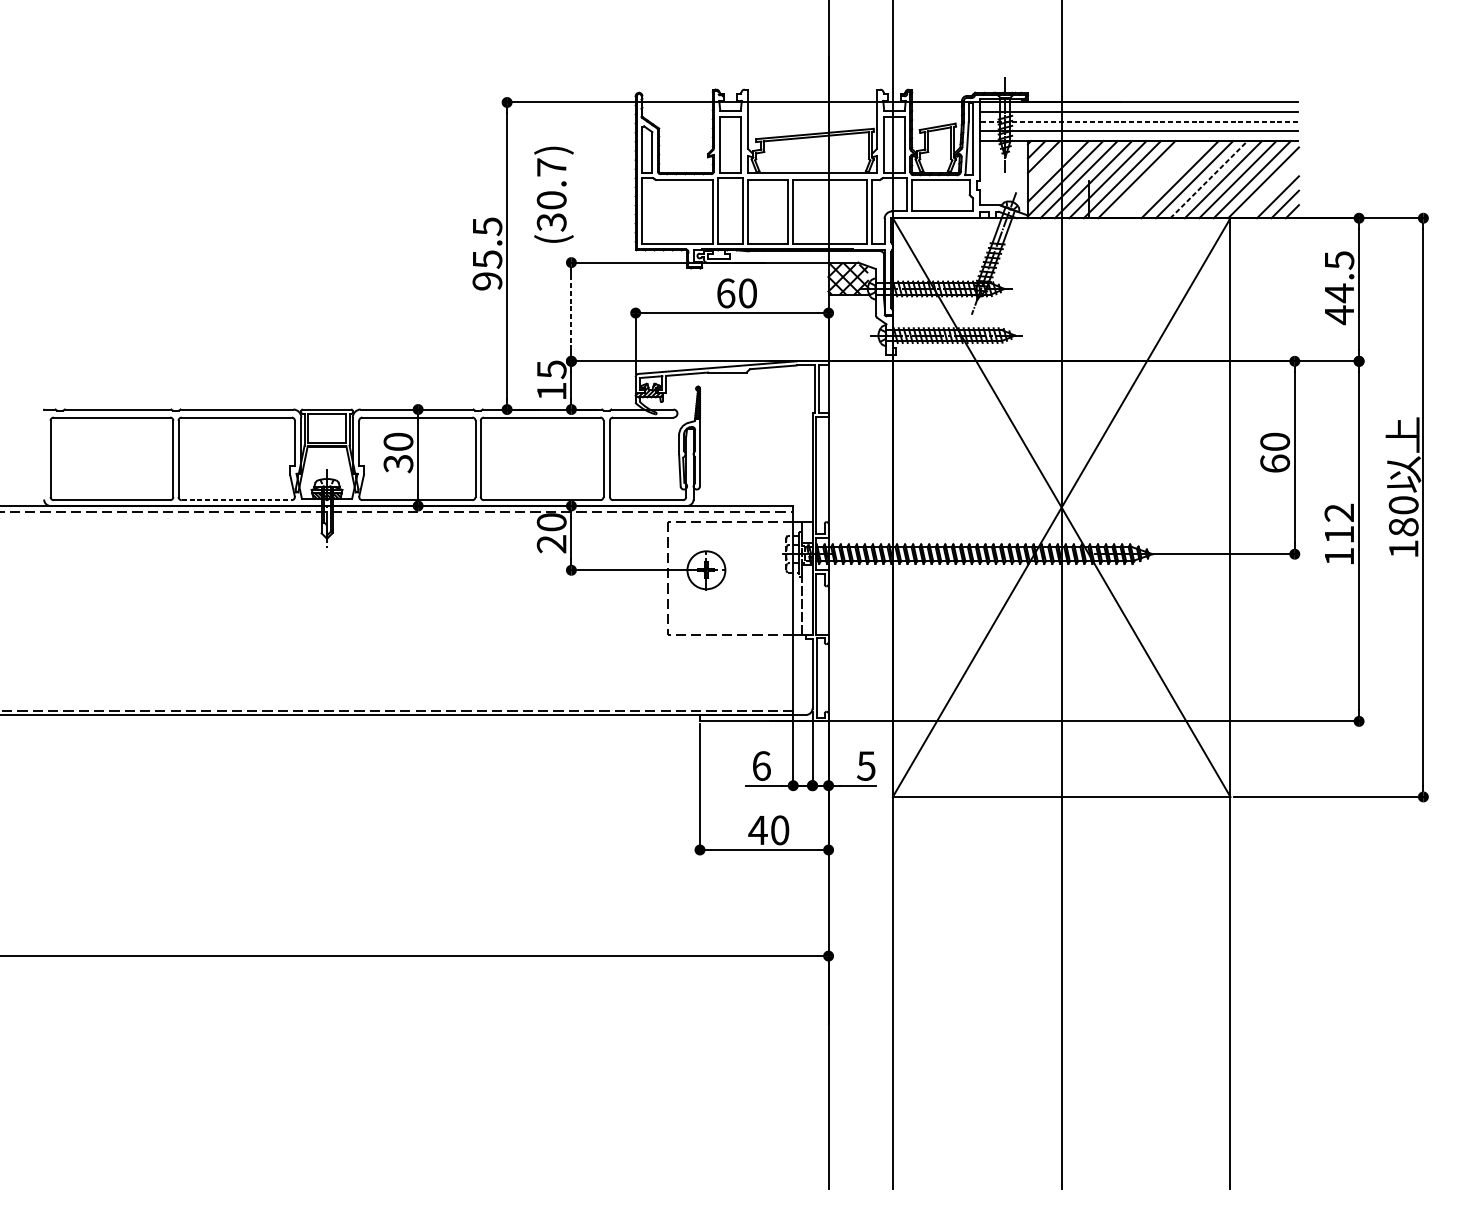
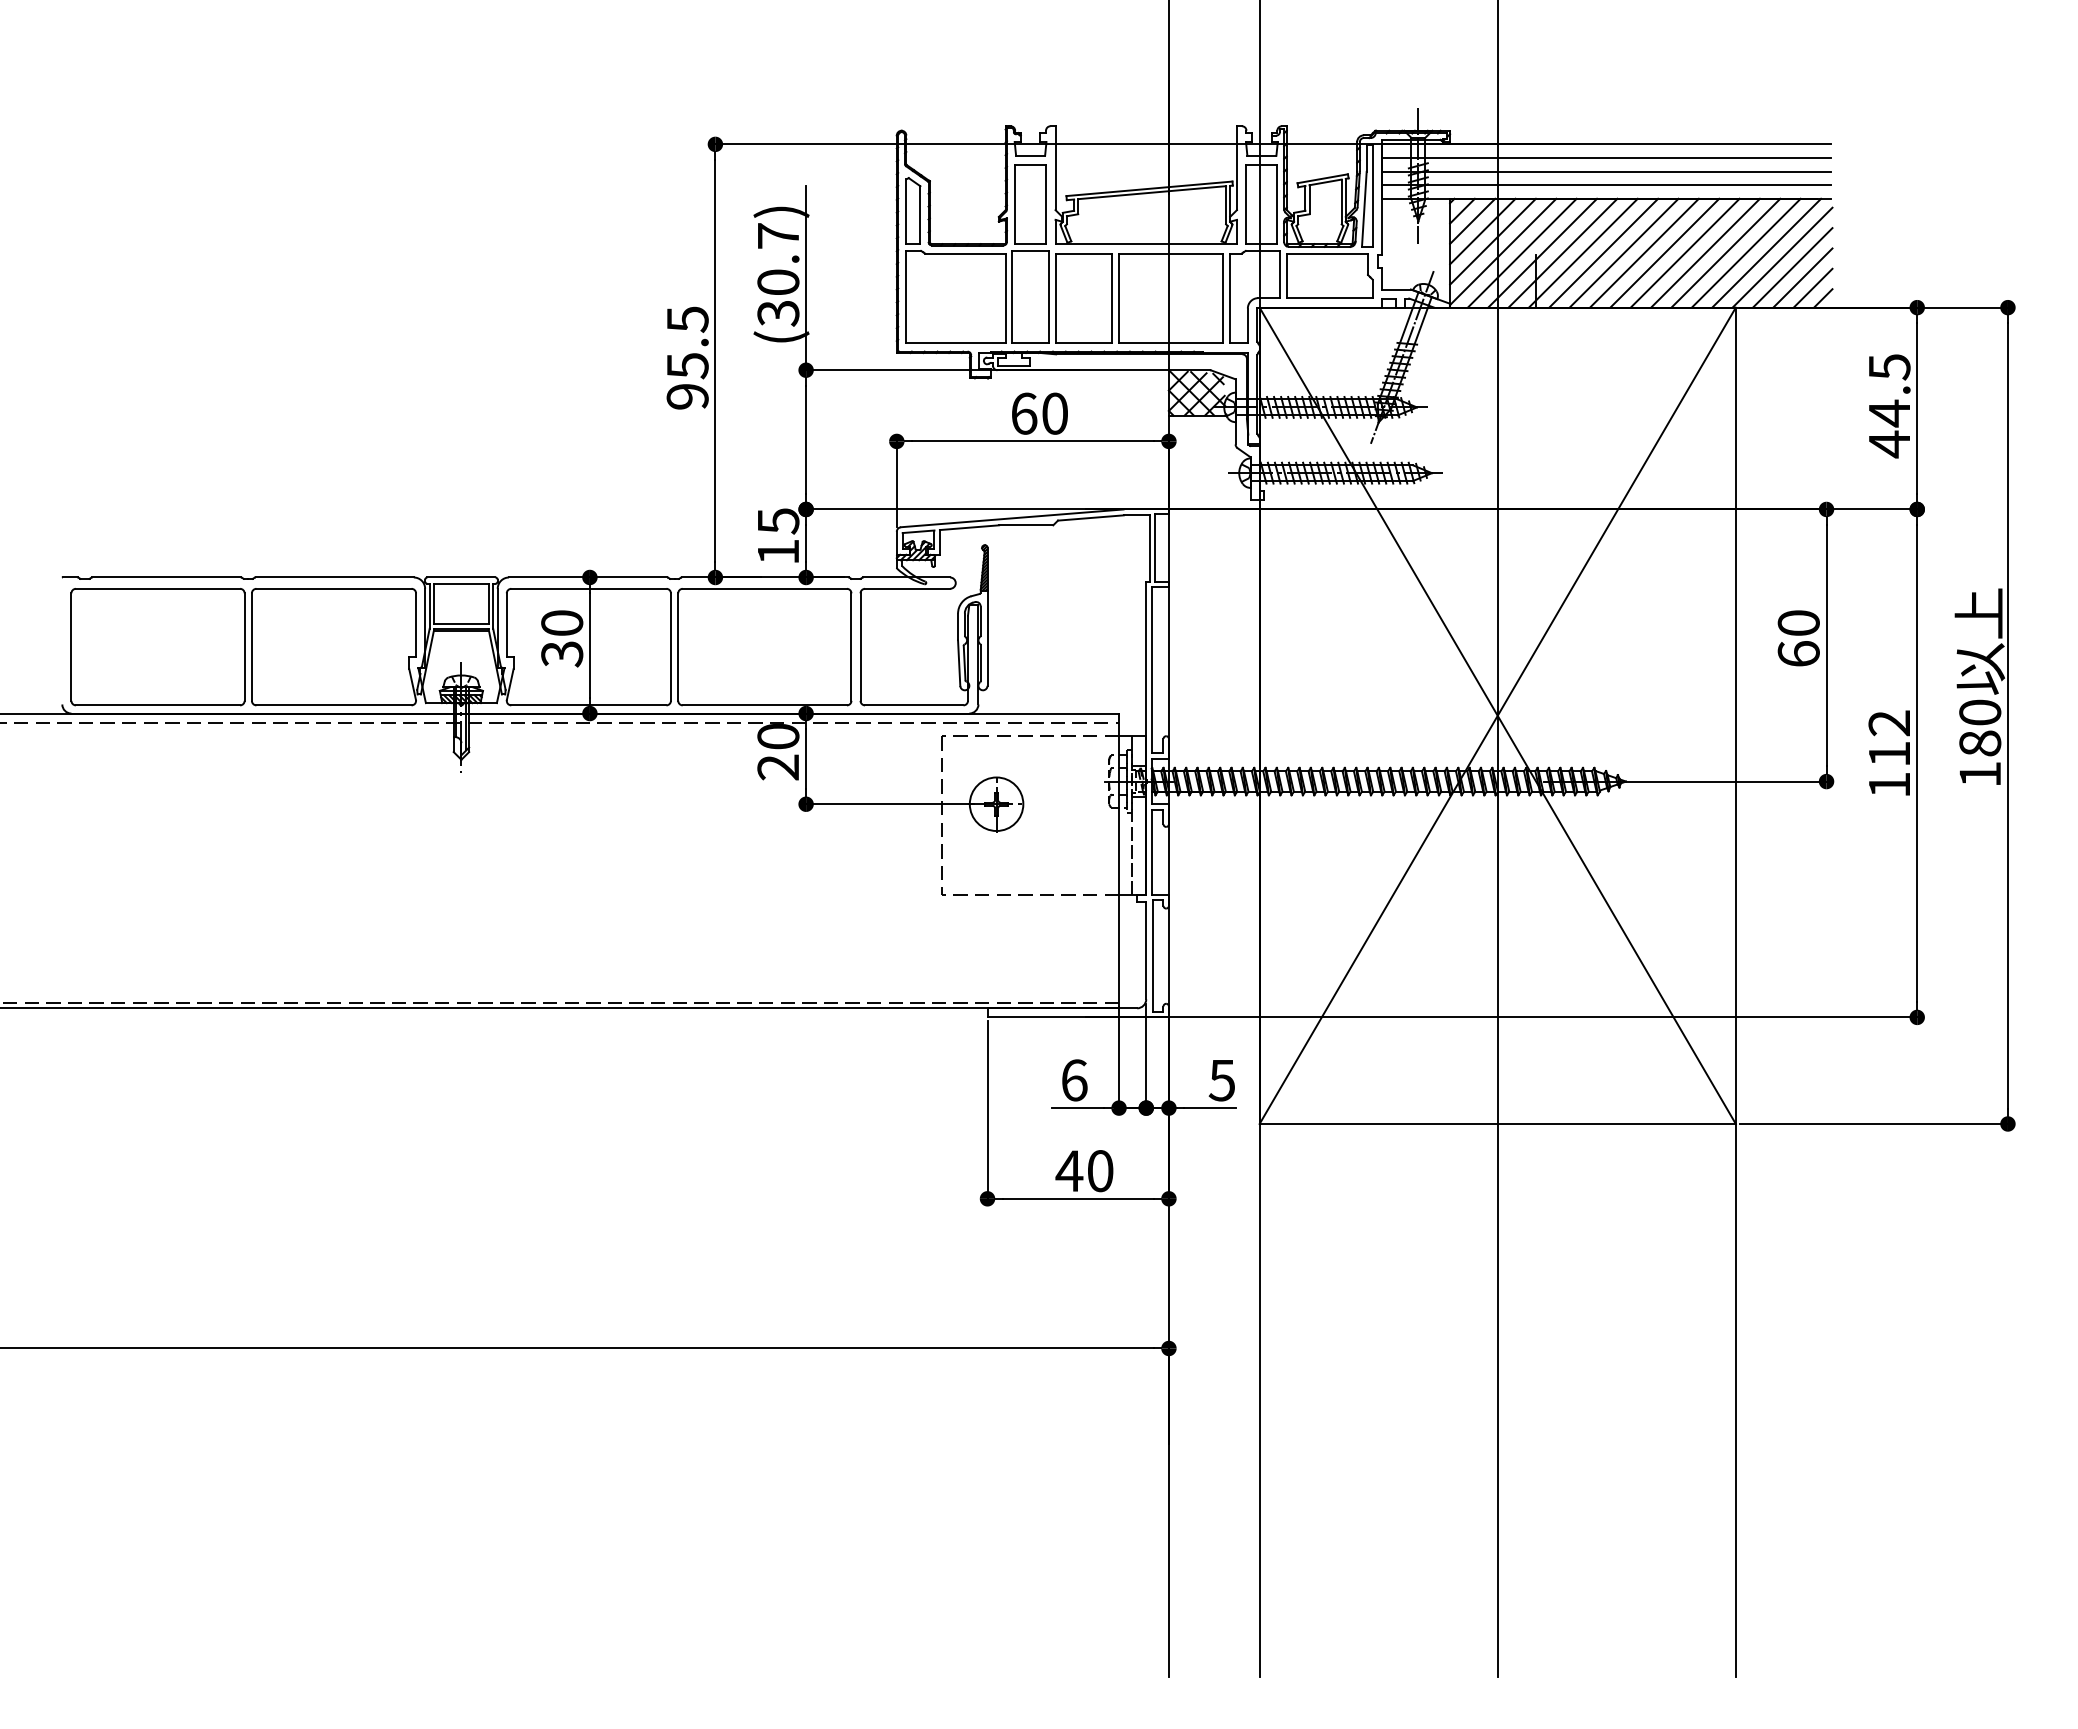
line: (1138, 121) -> (1606, 171), dashed -> solid
line: (1050, 164) -> (1482, 231), added
line: (1150, 179) -> (1623, 252), added
line: (1165, 179) -> (1644, 252), added
line: (1208, 179) -> (1705, 253), dashed -> solid
line: (1270, 189) -> (1792, 267), added
line: (571, 196) -> (806, 277), added
line: (571, 311) -> (806, 439), dashed -> solid
line: (236, 500) -> (333, 705), dashed -> solid

